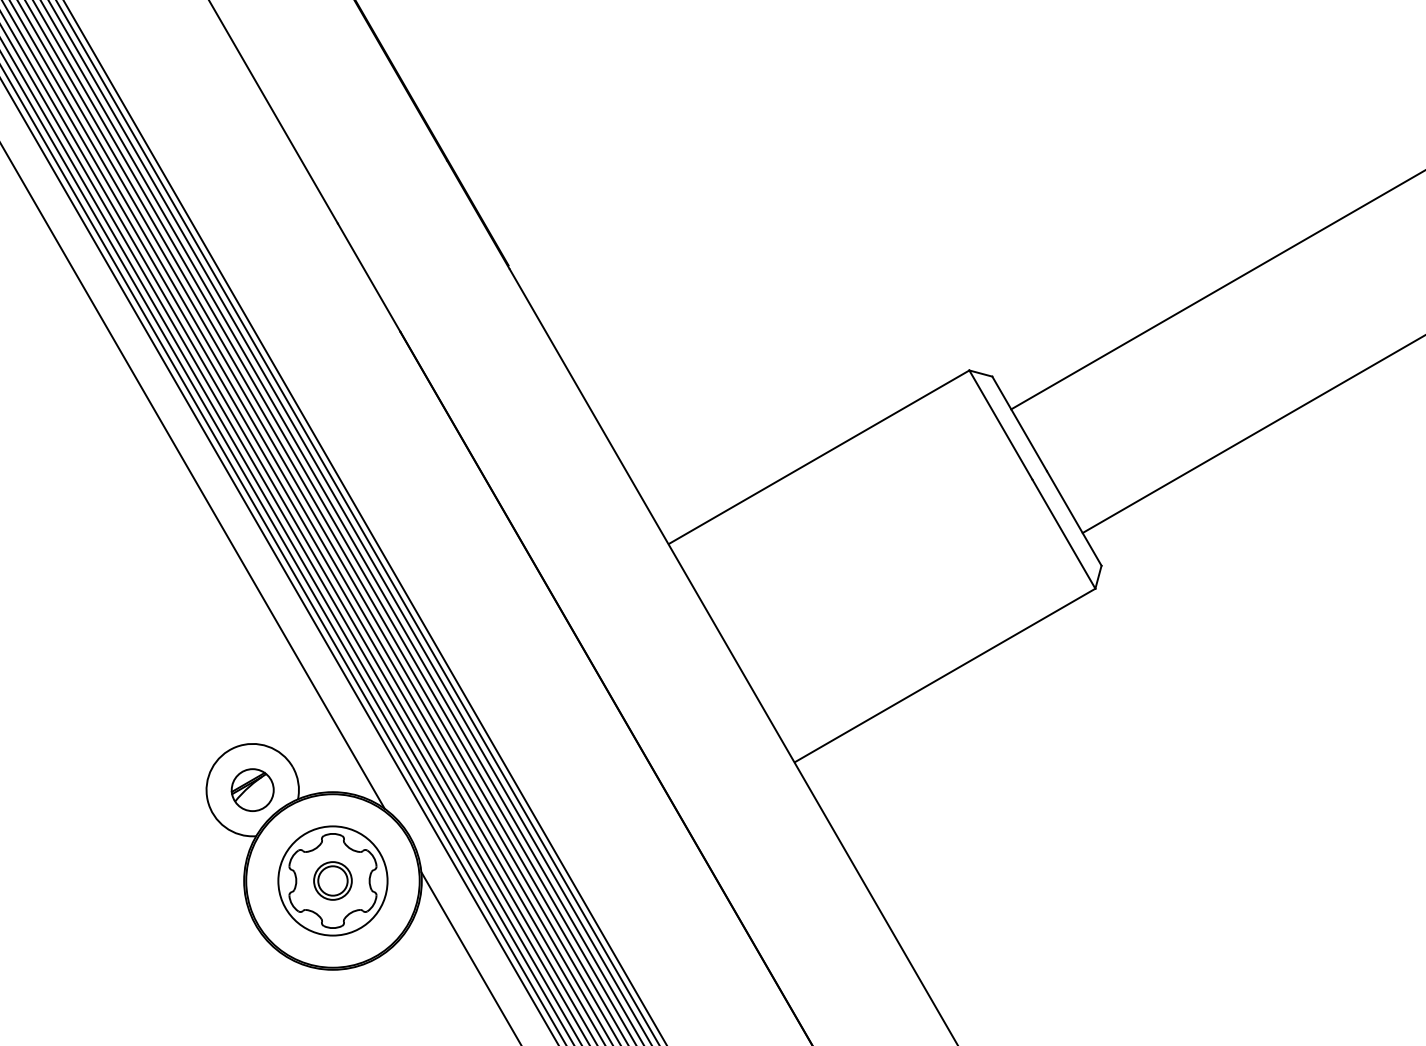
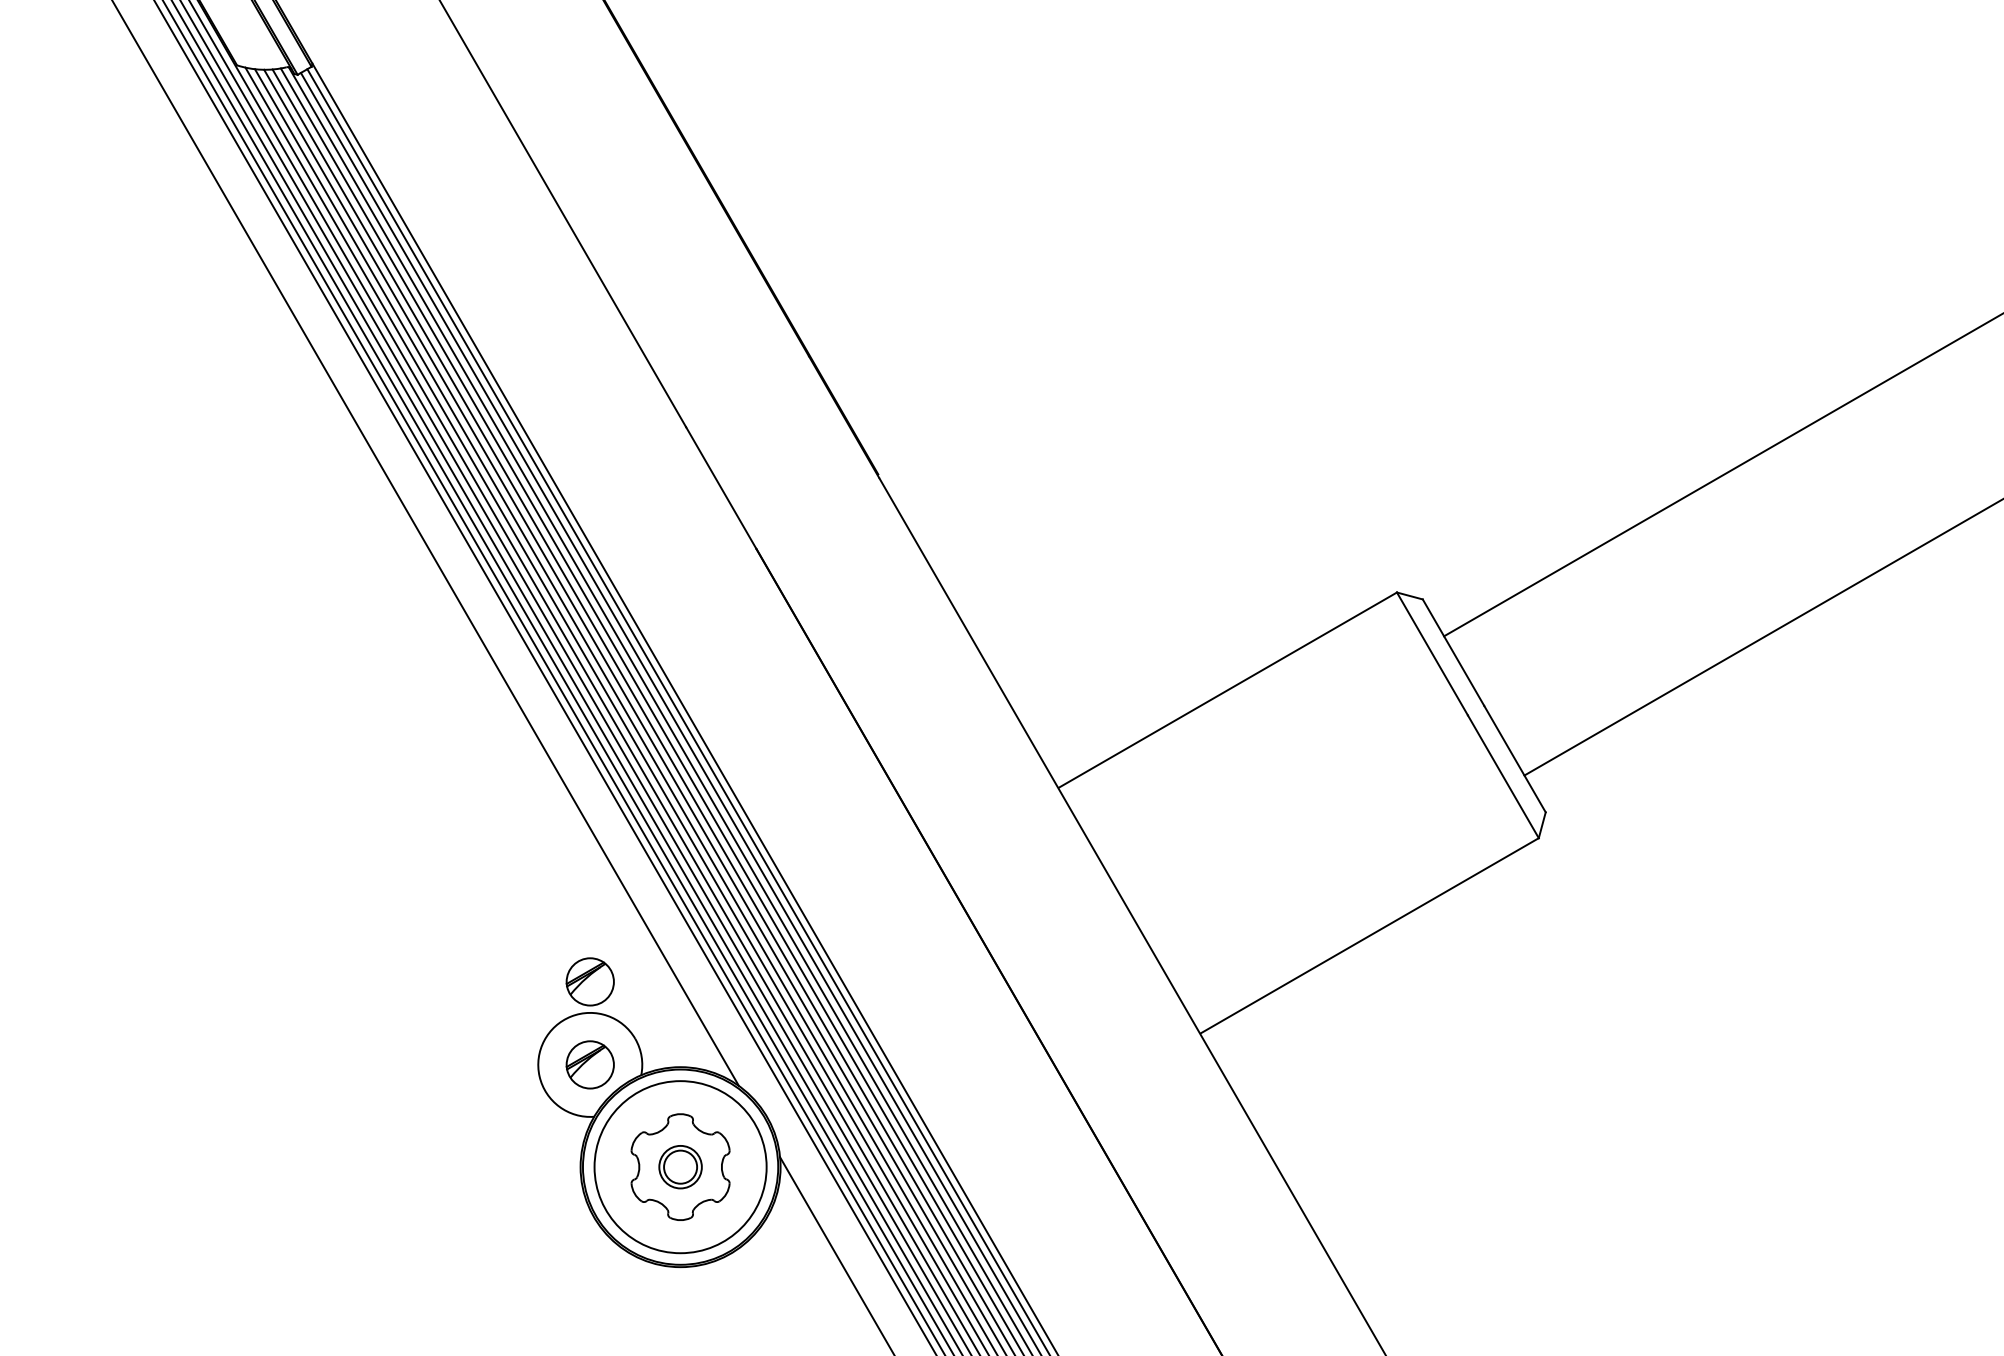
part: (252, 716) -> (589, 981), added
circle: (332, 880) -> (680, 1166), size x1.4

